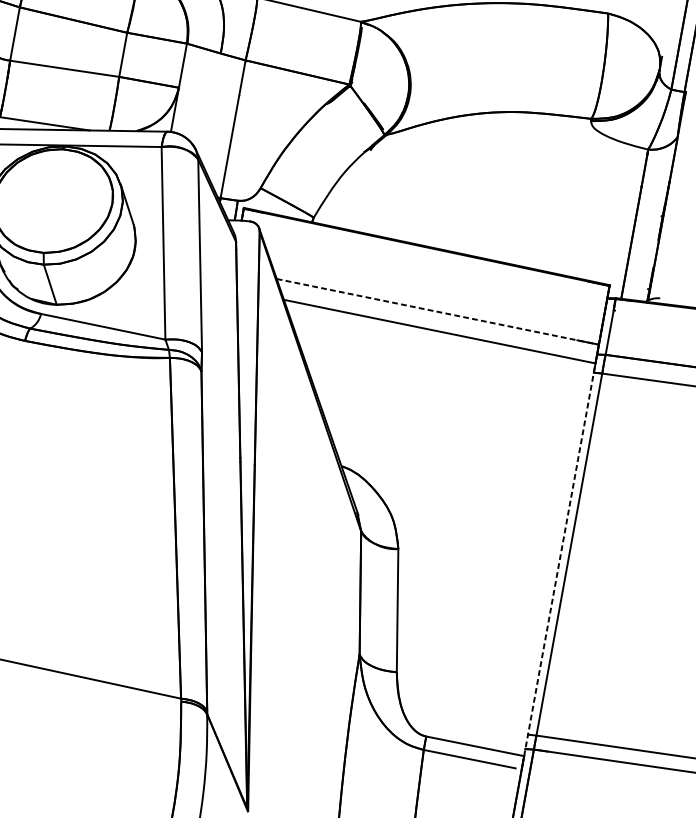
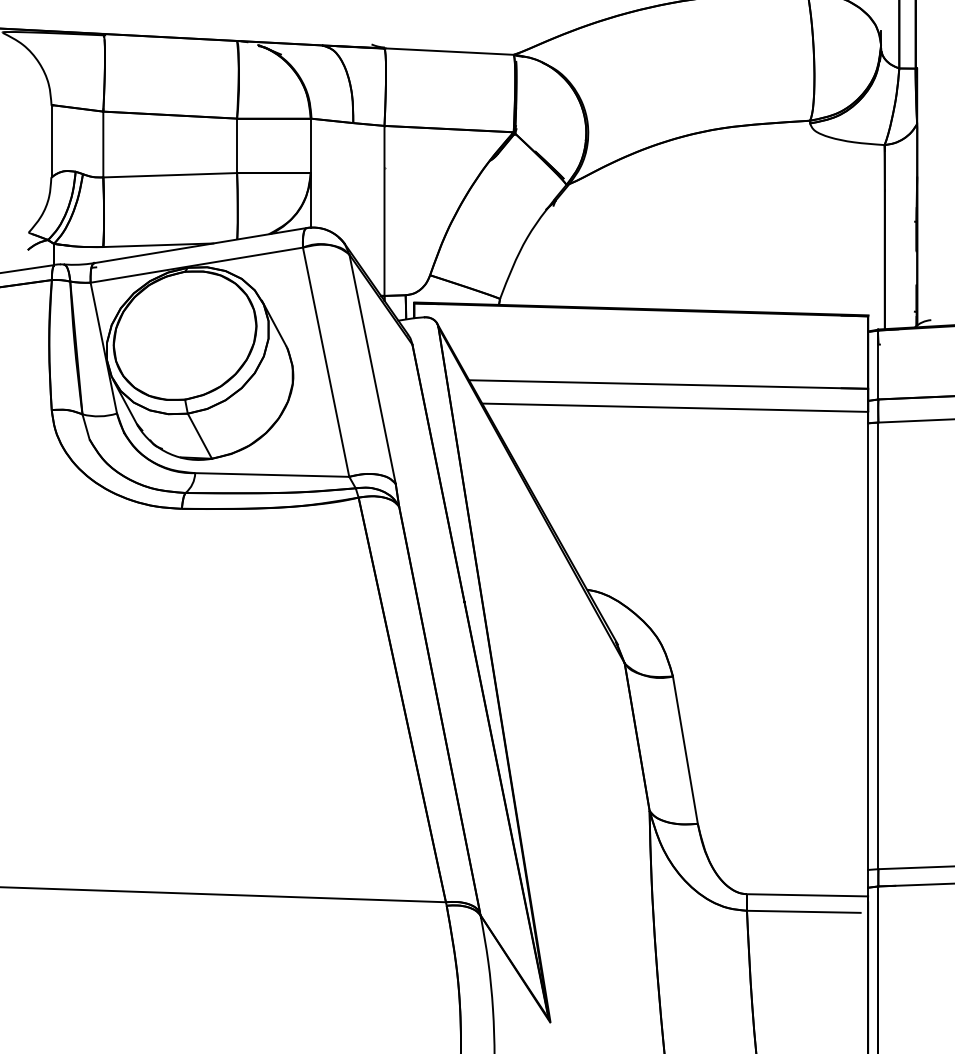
line: (437, 311) -> (668, 384), dashed -> solid
line: (560, 559) -> (868, 653), dashed -> solid

